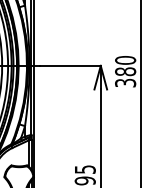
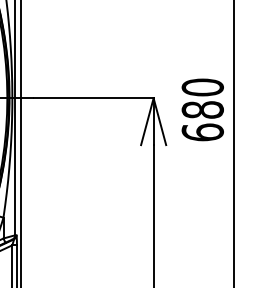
text: (125, 82) -> (202, 131), 380 -> 680

